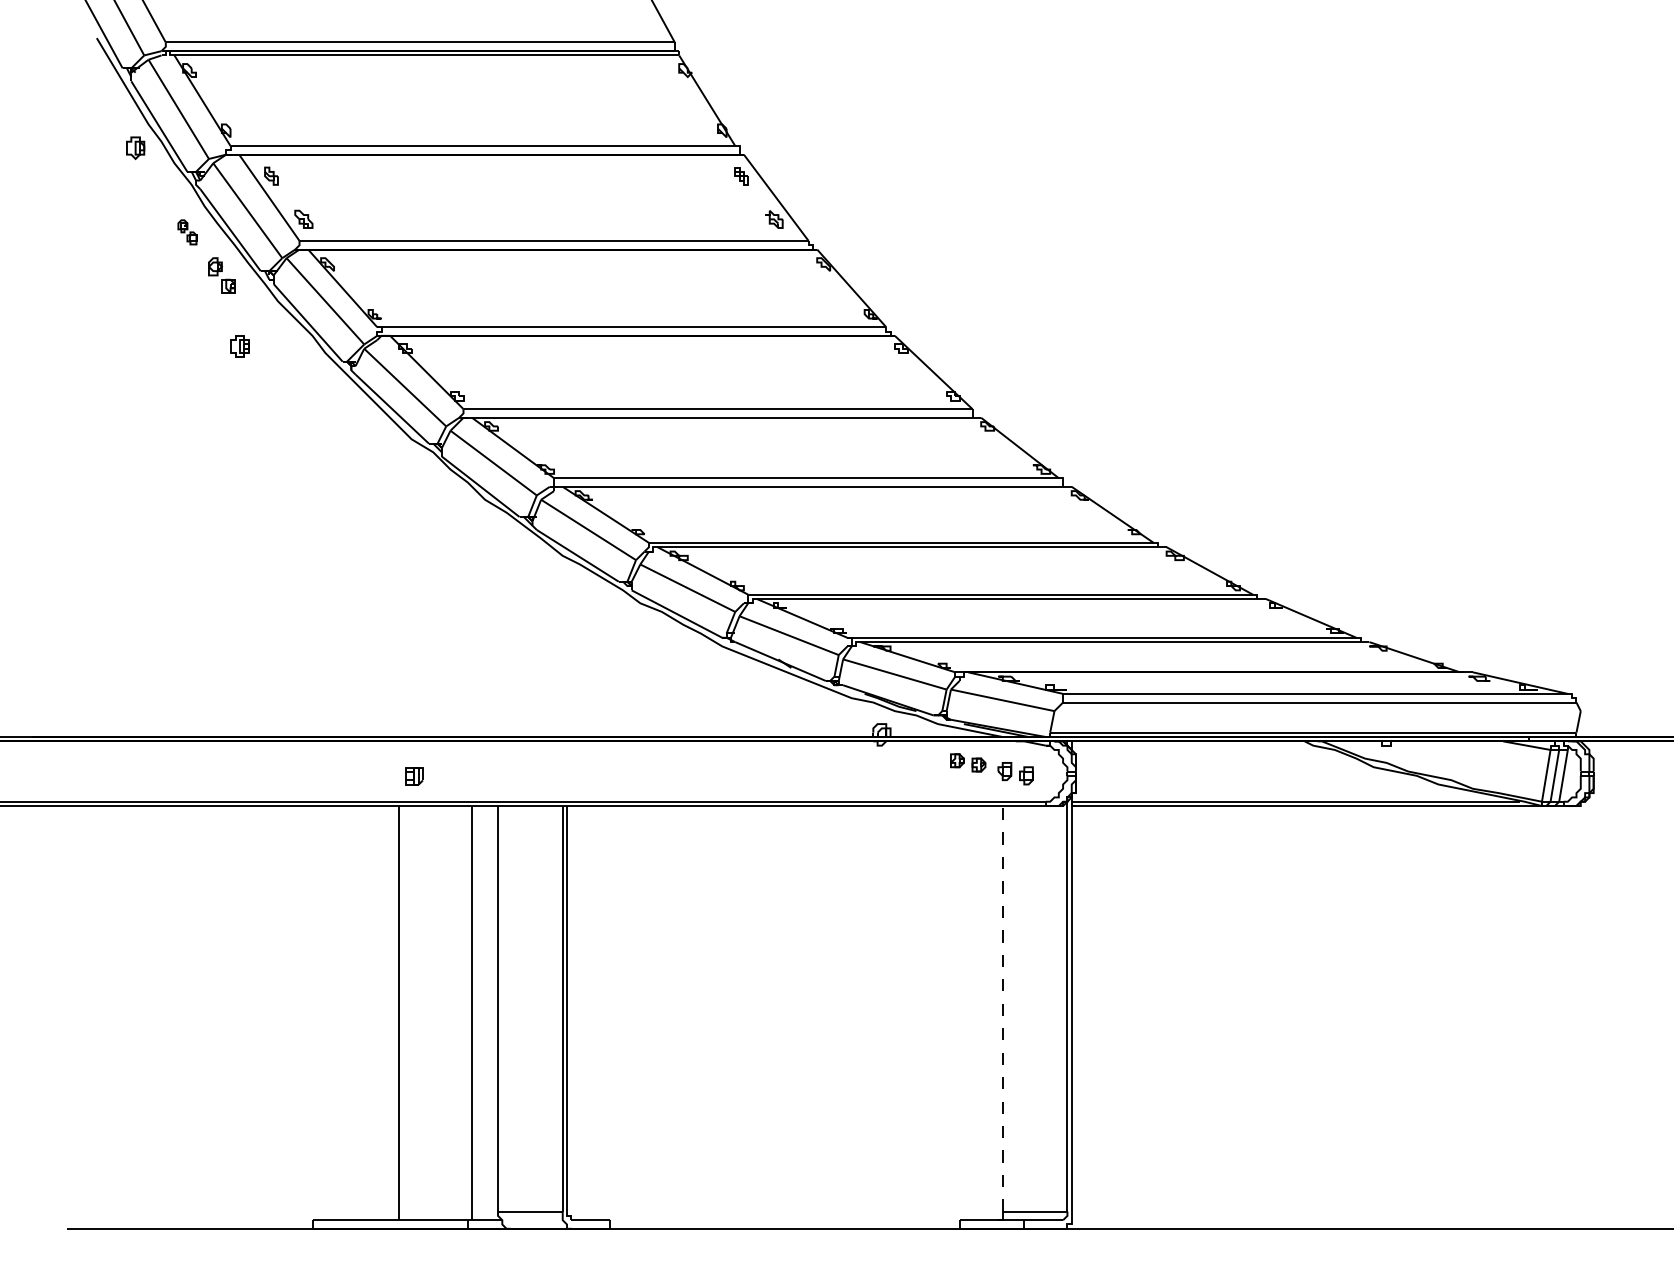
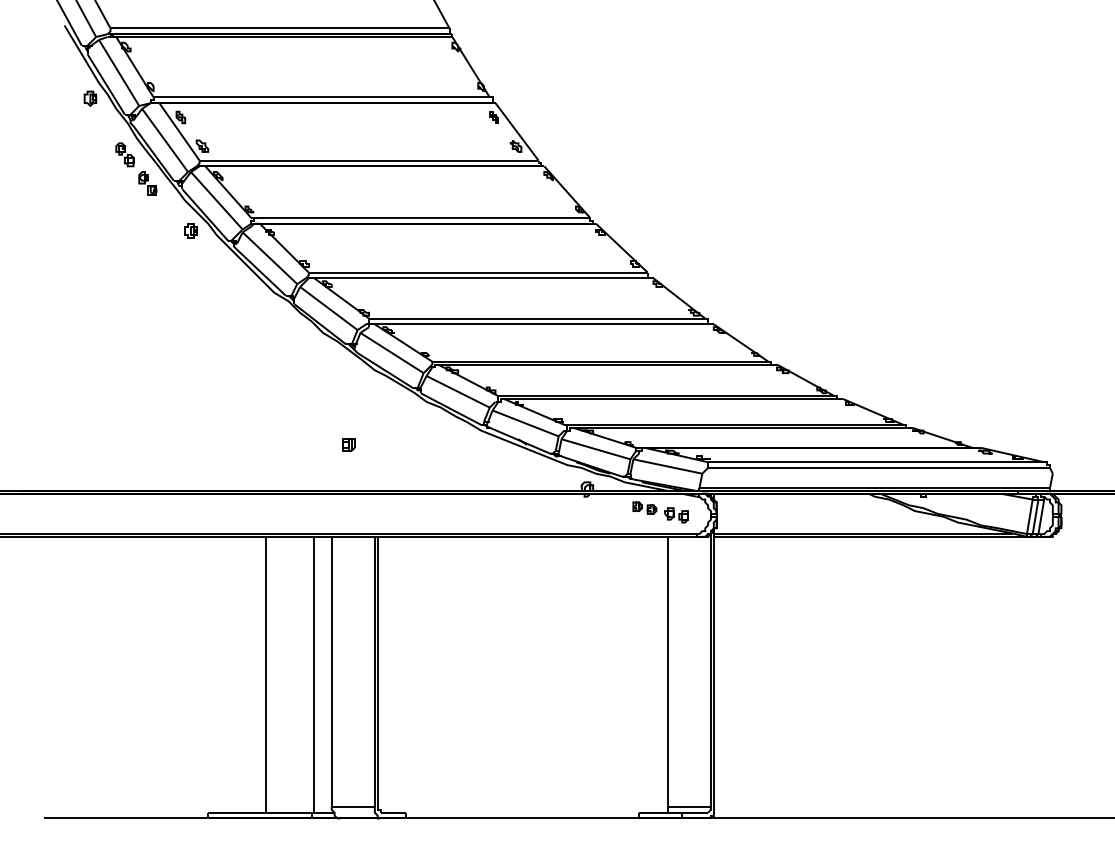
part: (186, 231) -> (124, 154), size x1.43
part: (239, 345) -> (190, 230), moved
part: (413, 775) -> (348, 444), moved
line: (1002, 1008) -> (667, 671), dashed -> solid

